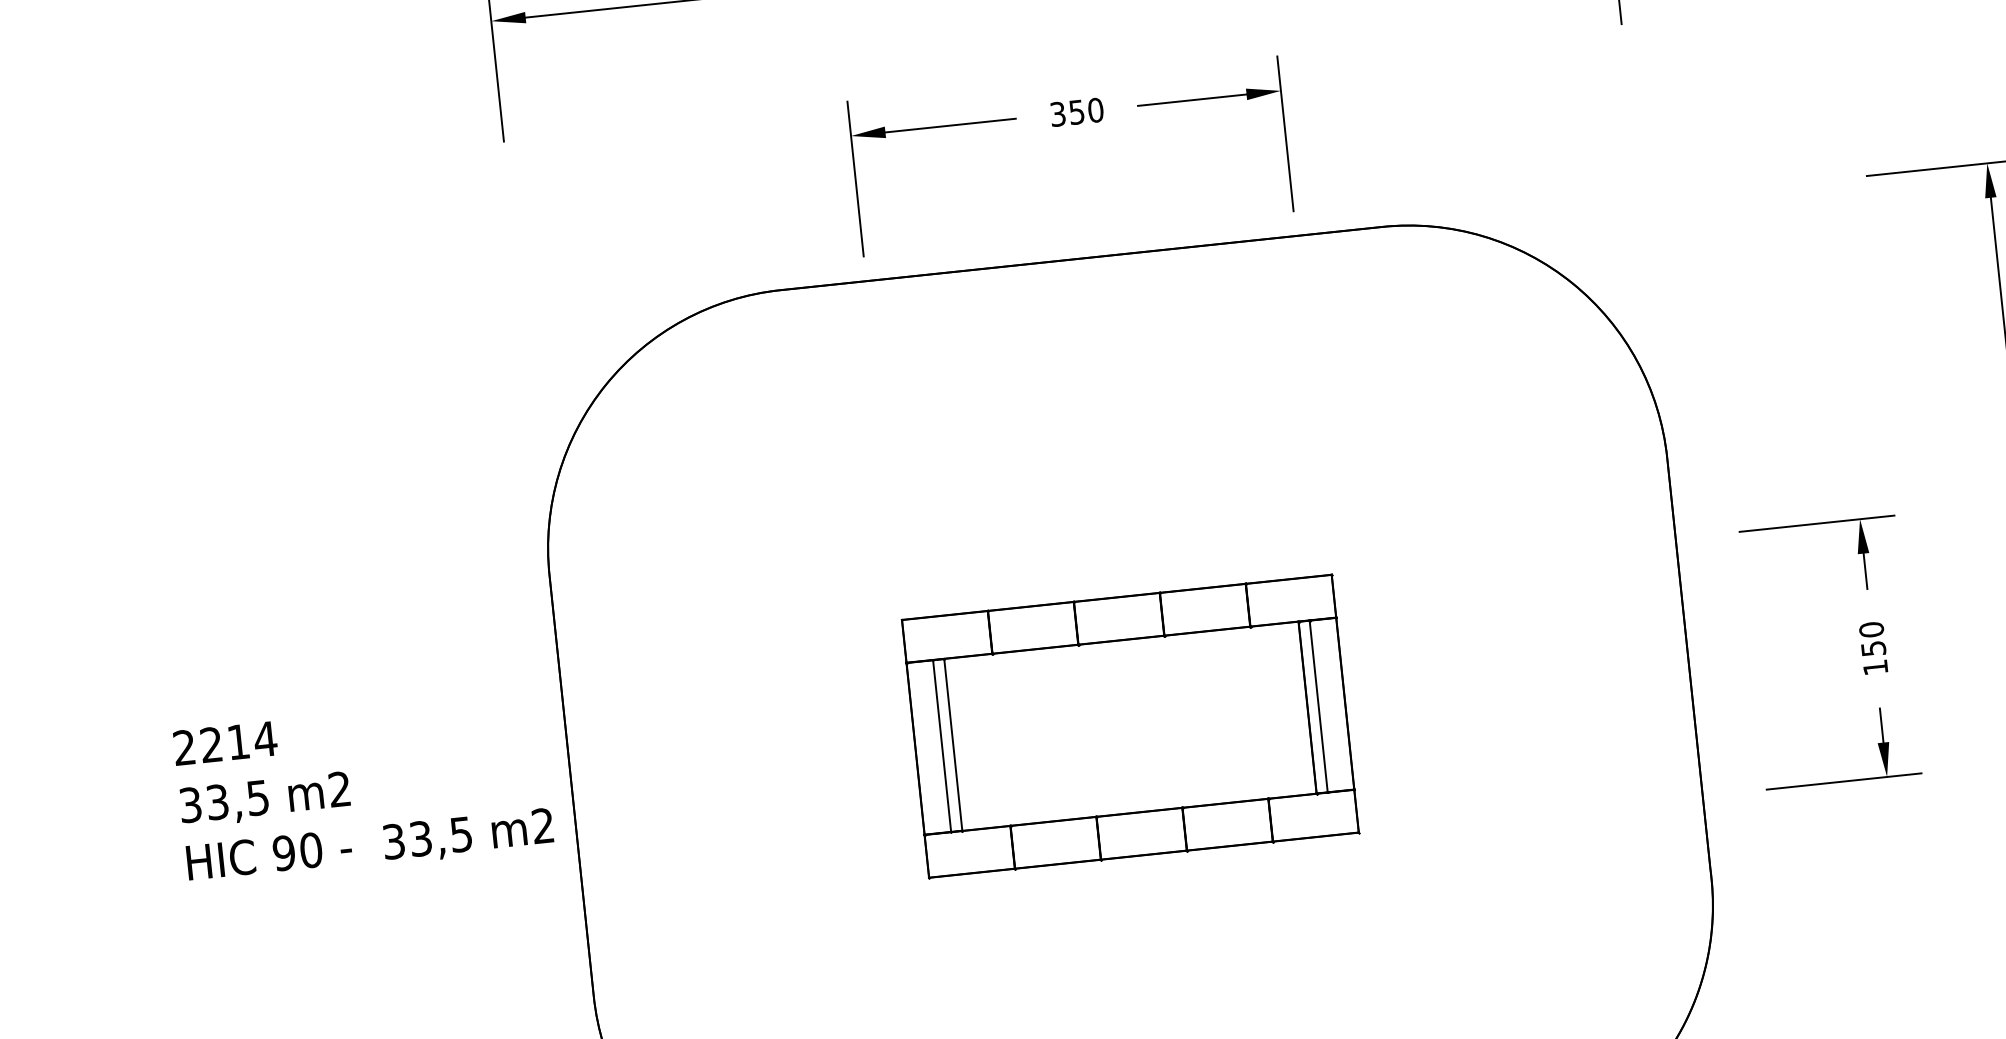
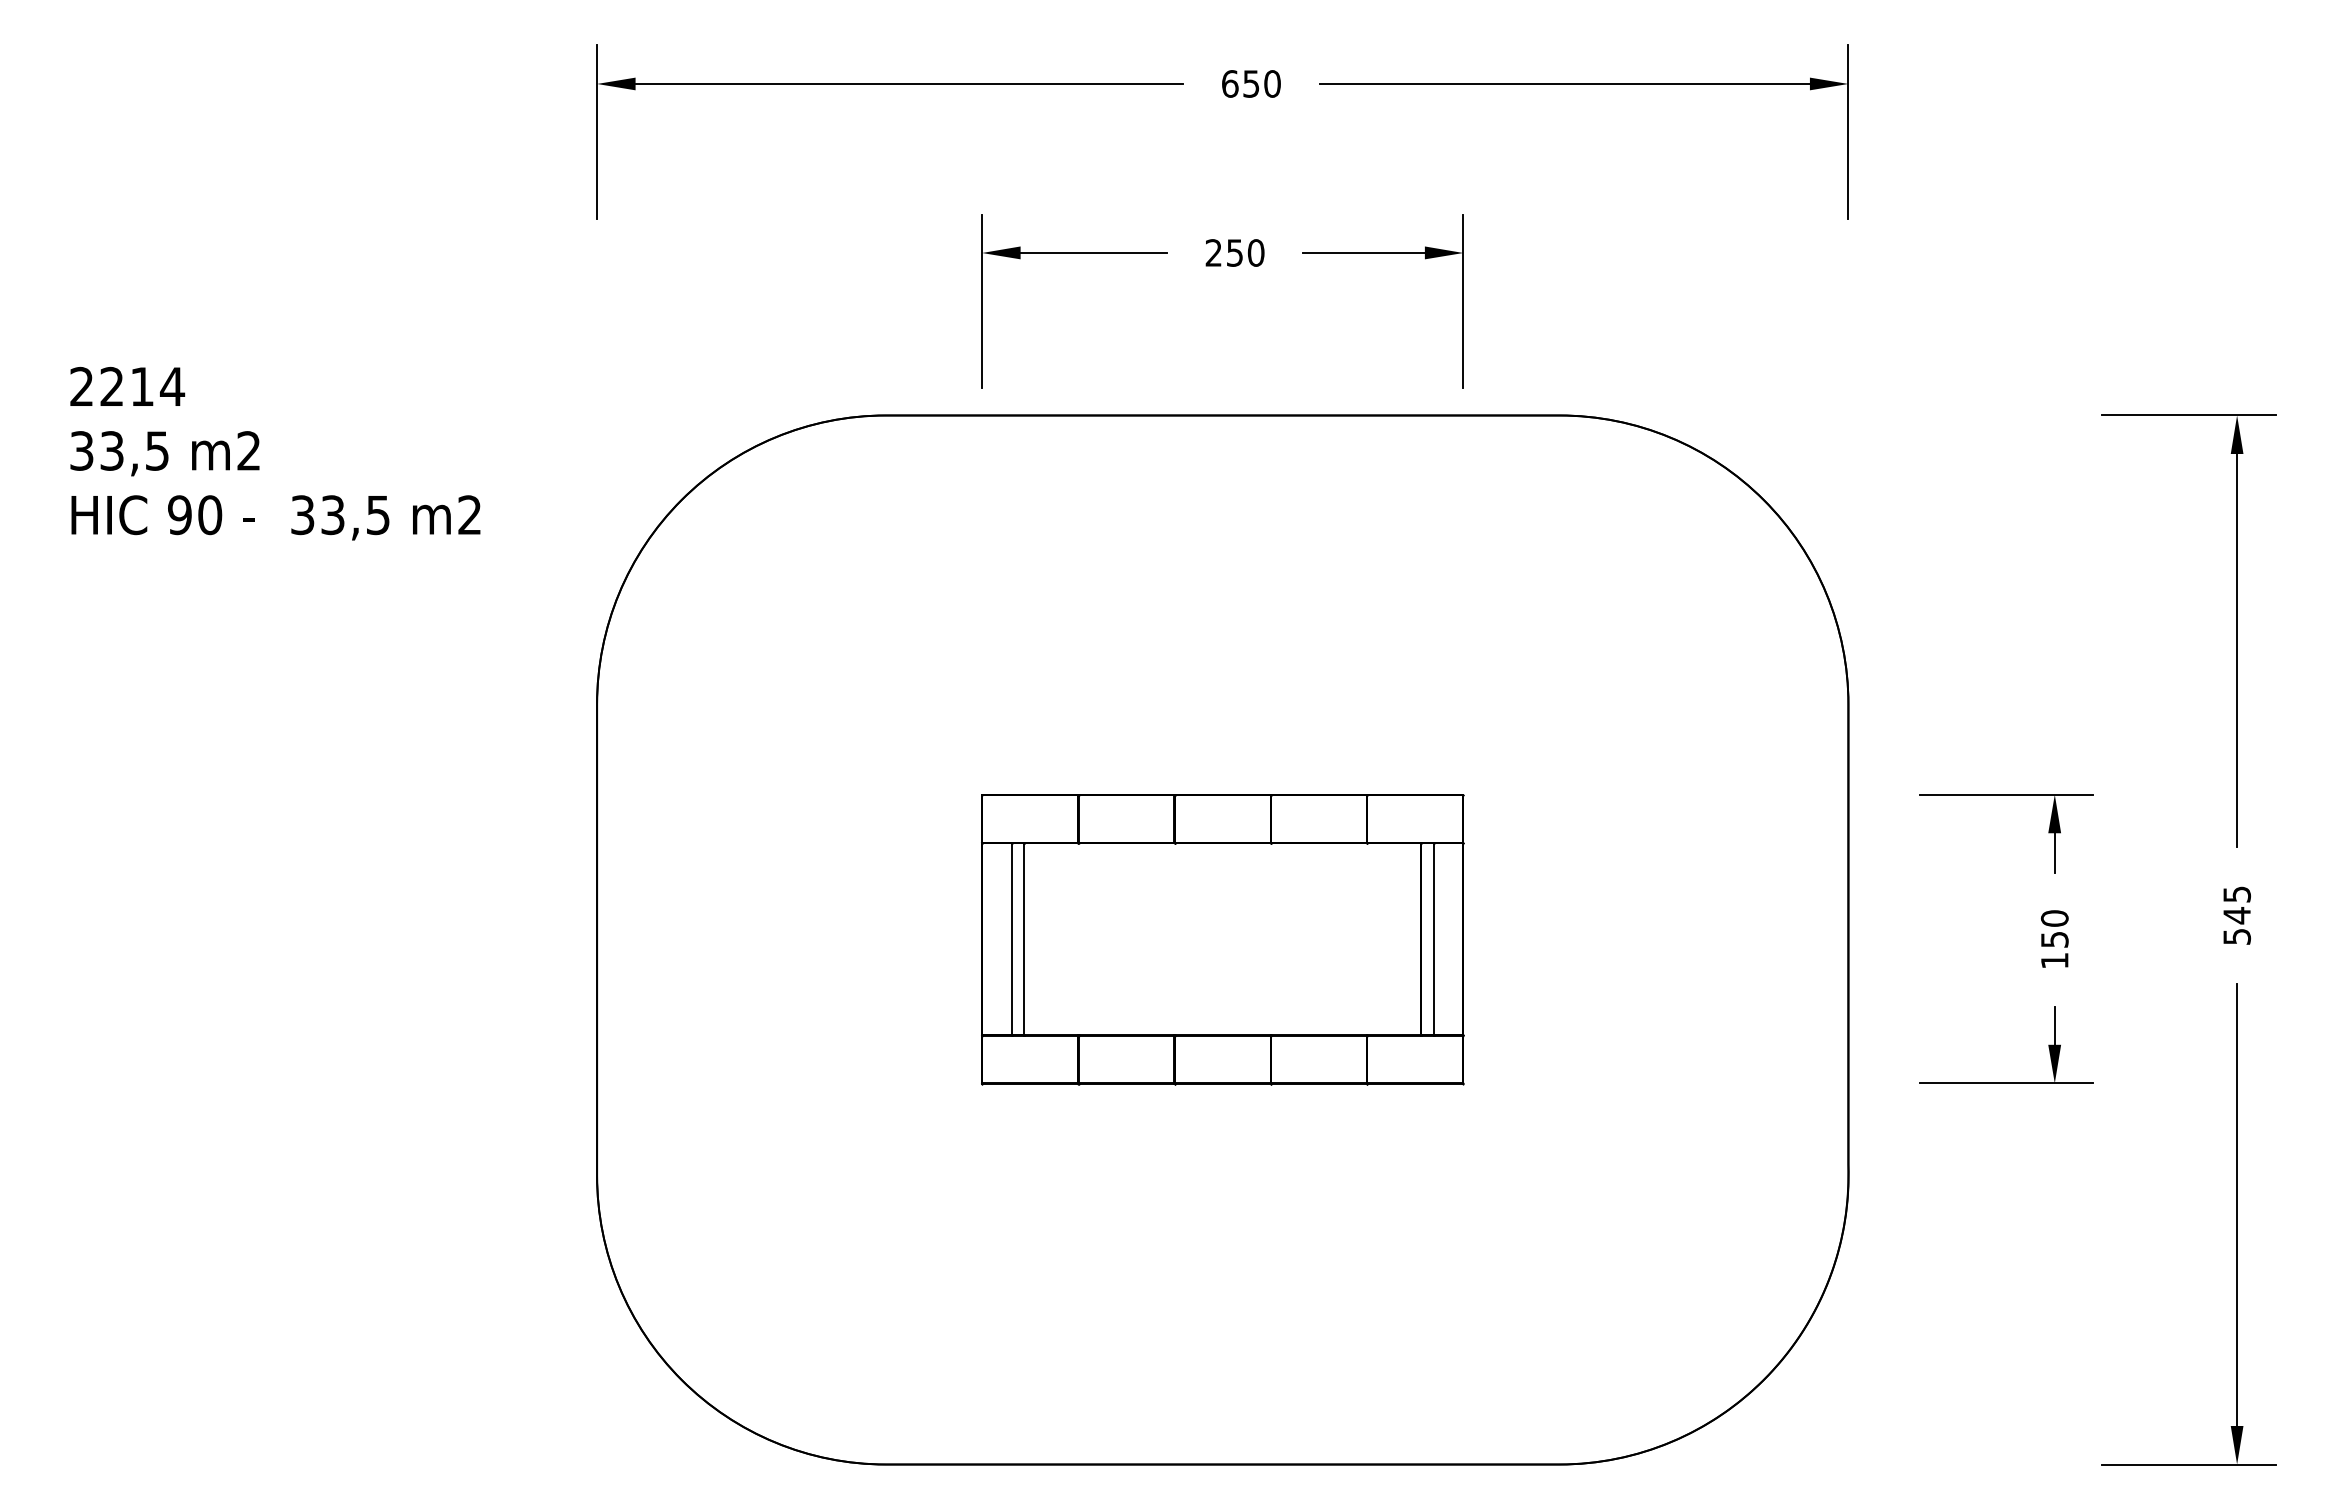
text: (1057, 113) -> (1213, 252), 350 -> 250
text: (363, 789) -> (275, 453), moved

